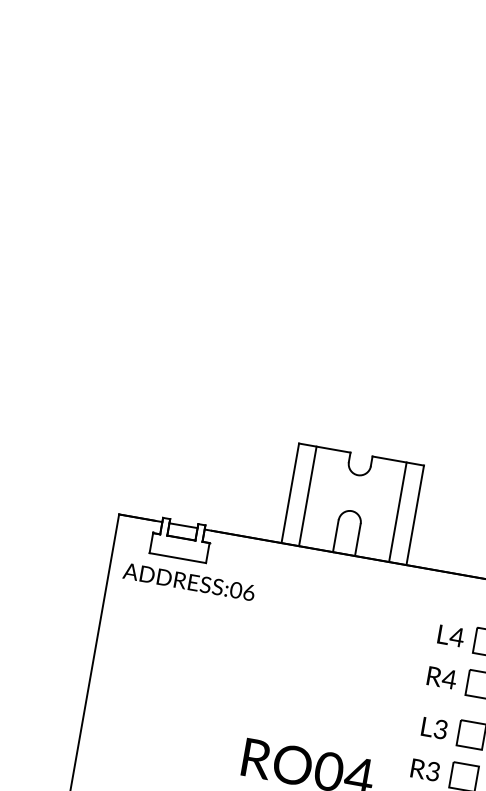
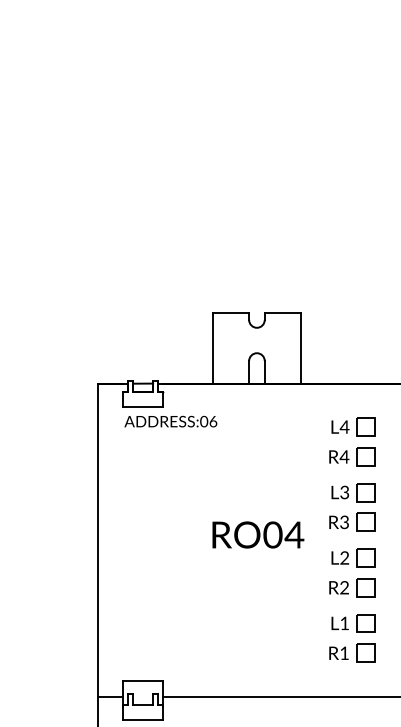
line: (308, 496) -> (225, 348), removed
line: (397, 512) -> (288, 348), removed
text: (188, 581) -> (170, 421), moved

